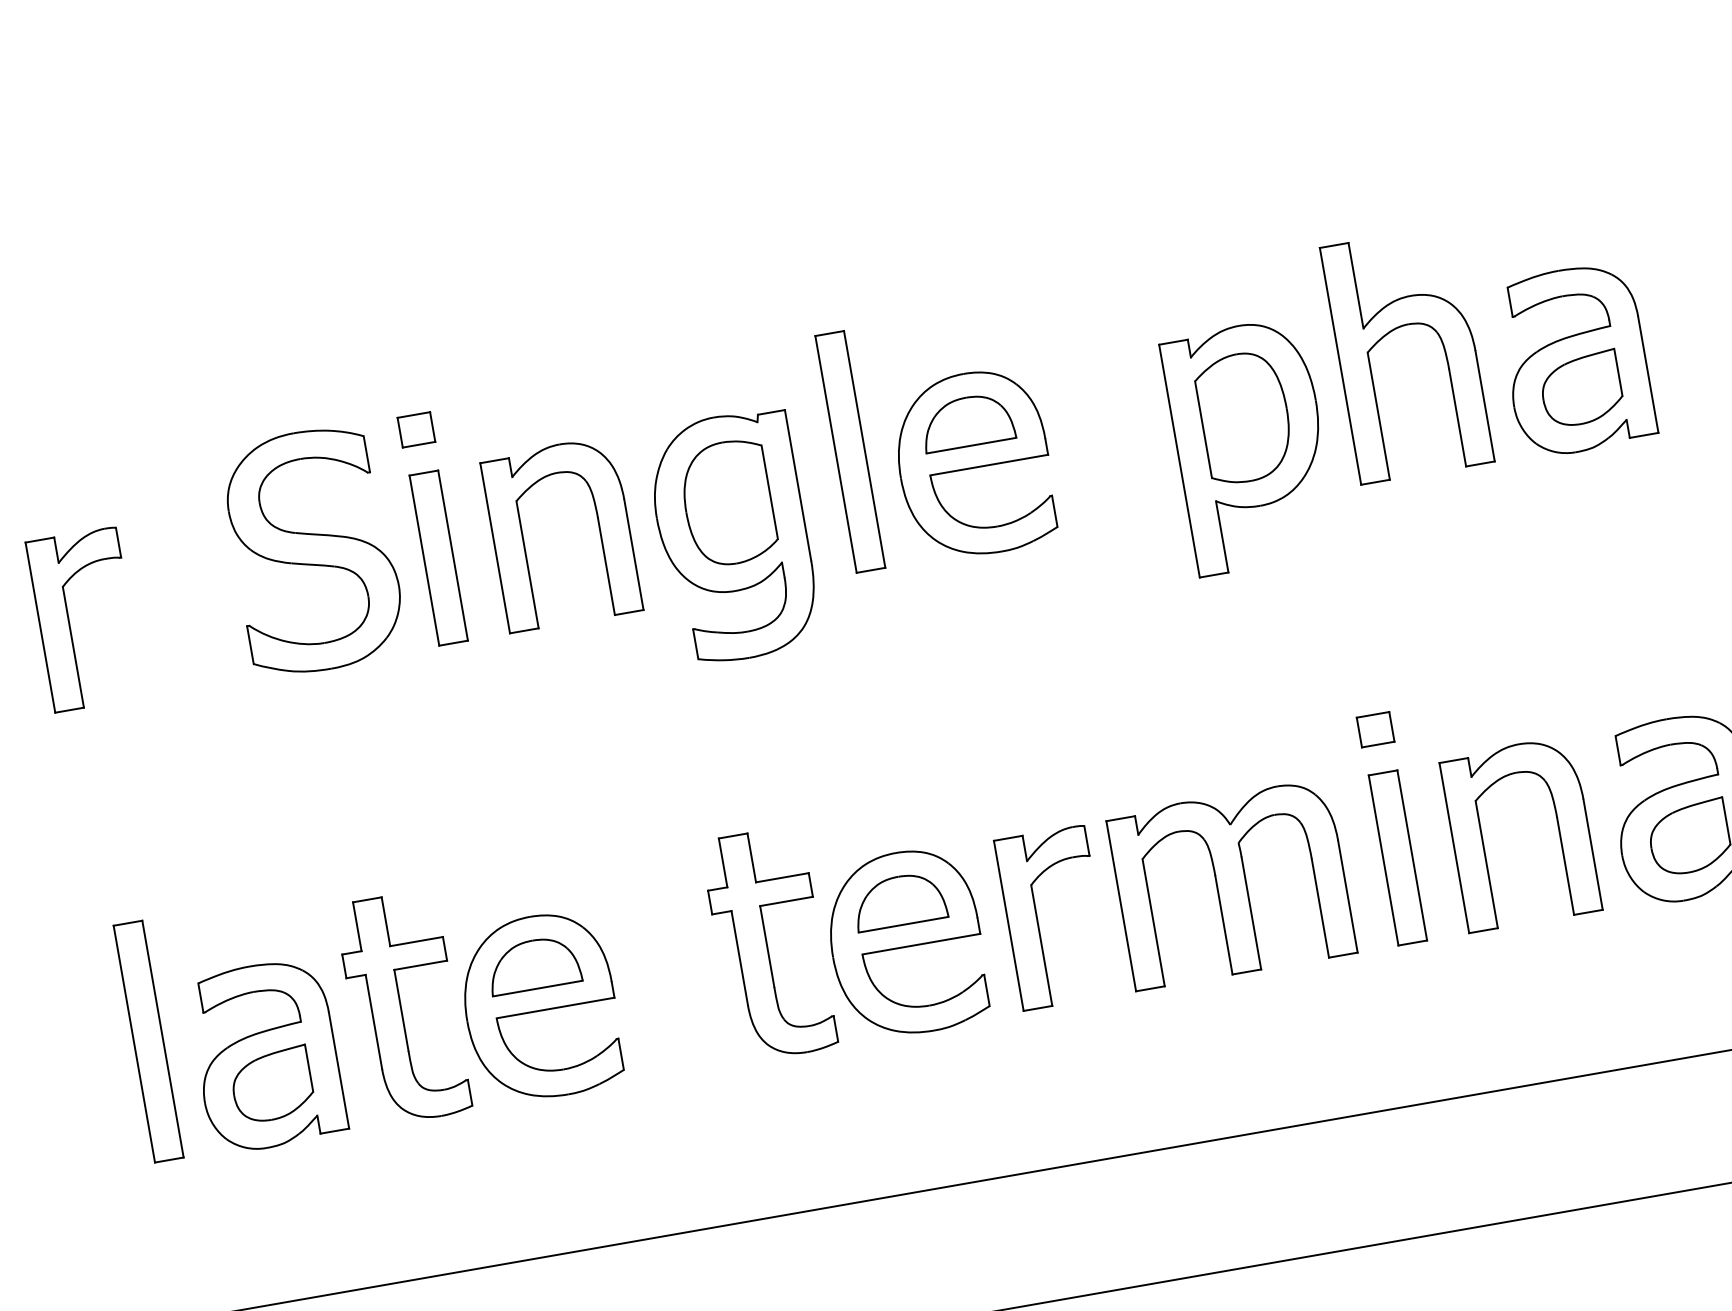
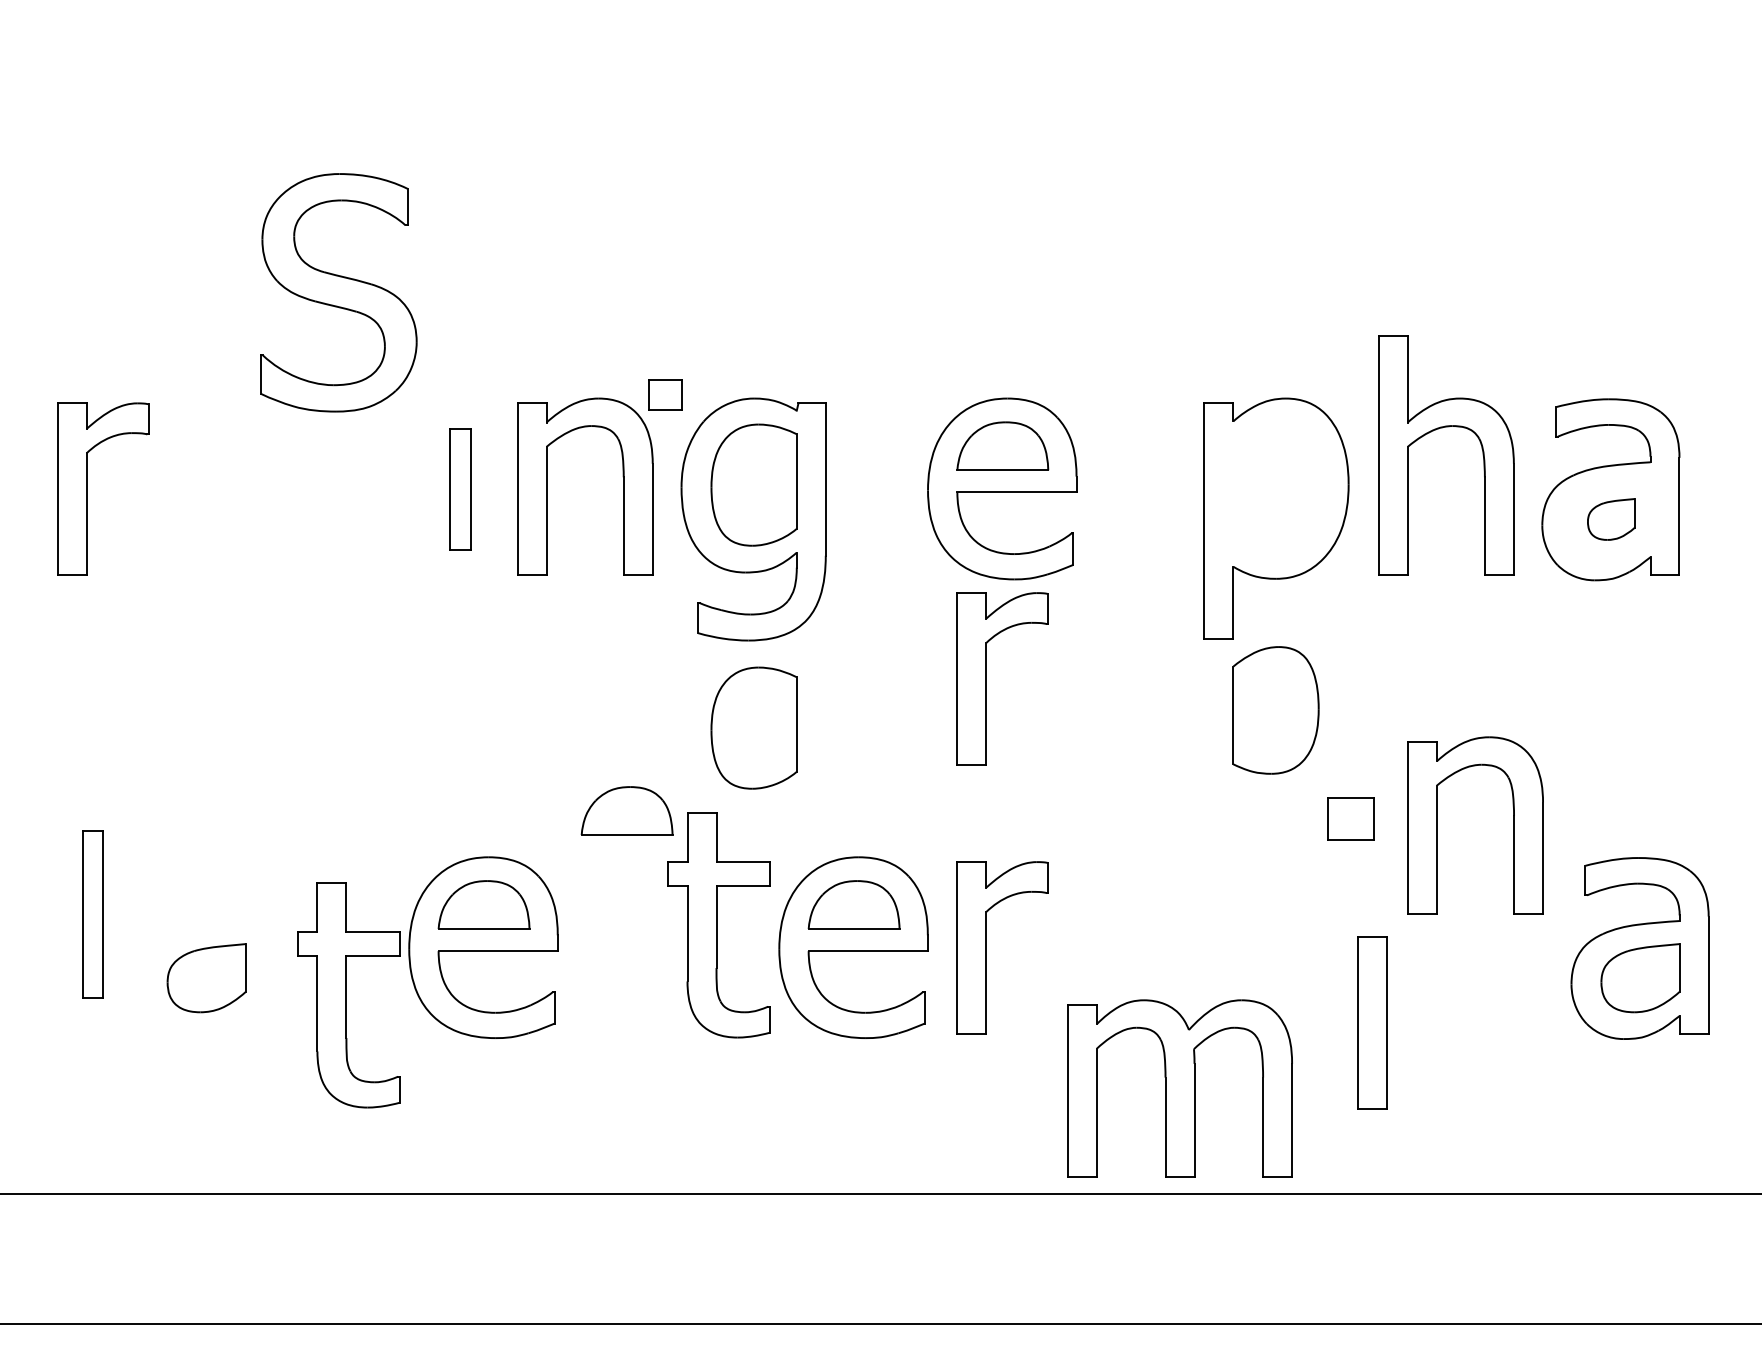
part: (1581, 389) -> (1611, 519), size x0.6
part: (1244, 417) -> (1275, 710), moved
part: (416, 429) -> (665, 394), moved
part: (849, 451) -> (882, 455), removed
part: (313, 550) -> (338, 292), moved
part: (438, 557) -> (460, 488), size x0.7
part: (991, 654) -> (986, 678), added
part: (1375, 728) -> (1350, 817), size x1.4
part: (769, 742) -> (753, 727), added
part: (1483, 840) -> (1437, 825), moved
part: (658, 846) -> (626, 810), added
part: (1397, 857) -> (1372, 1022), moved
part: (1231, 884) -> (1179, 1088), moved
part: (403, 1008) -> (348, 995), moved
part: (148, 1041) -> (92, 914), size x0.7
part: (265, 1055) -> (205, 948), removed

